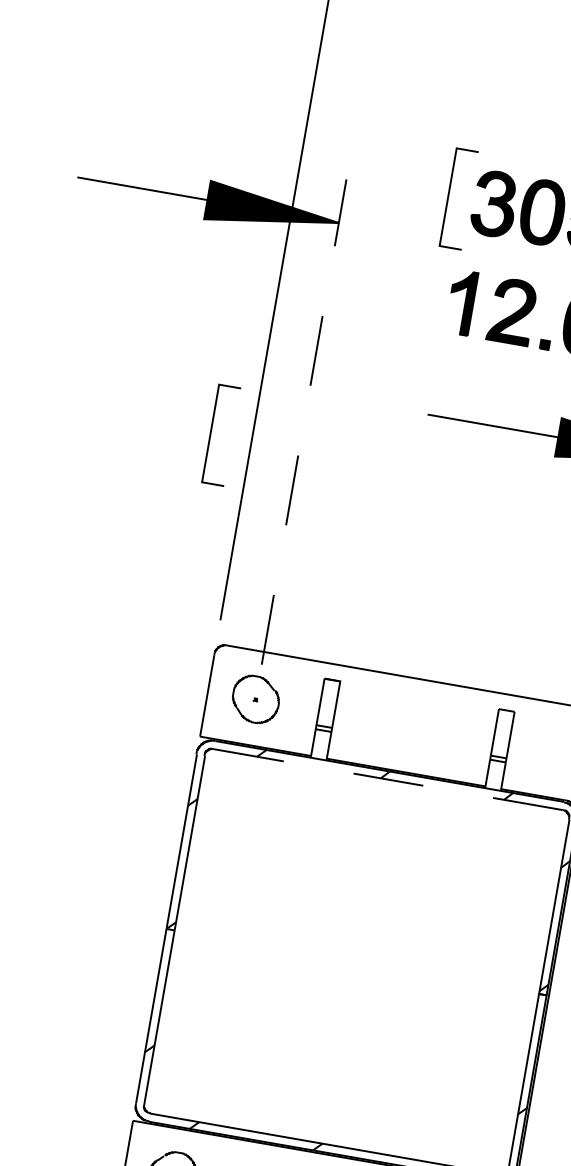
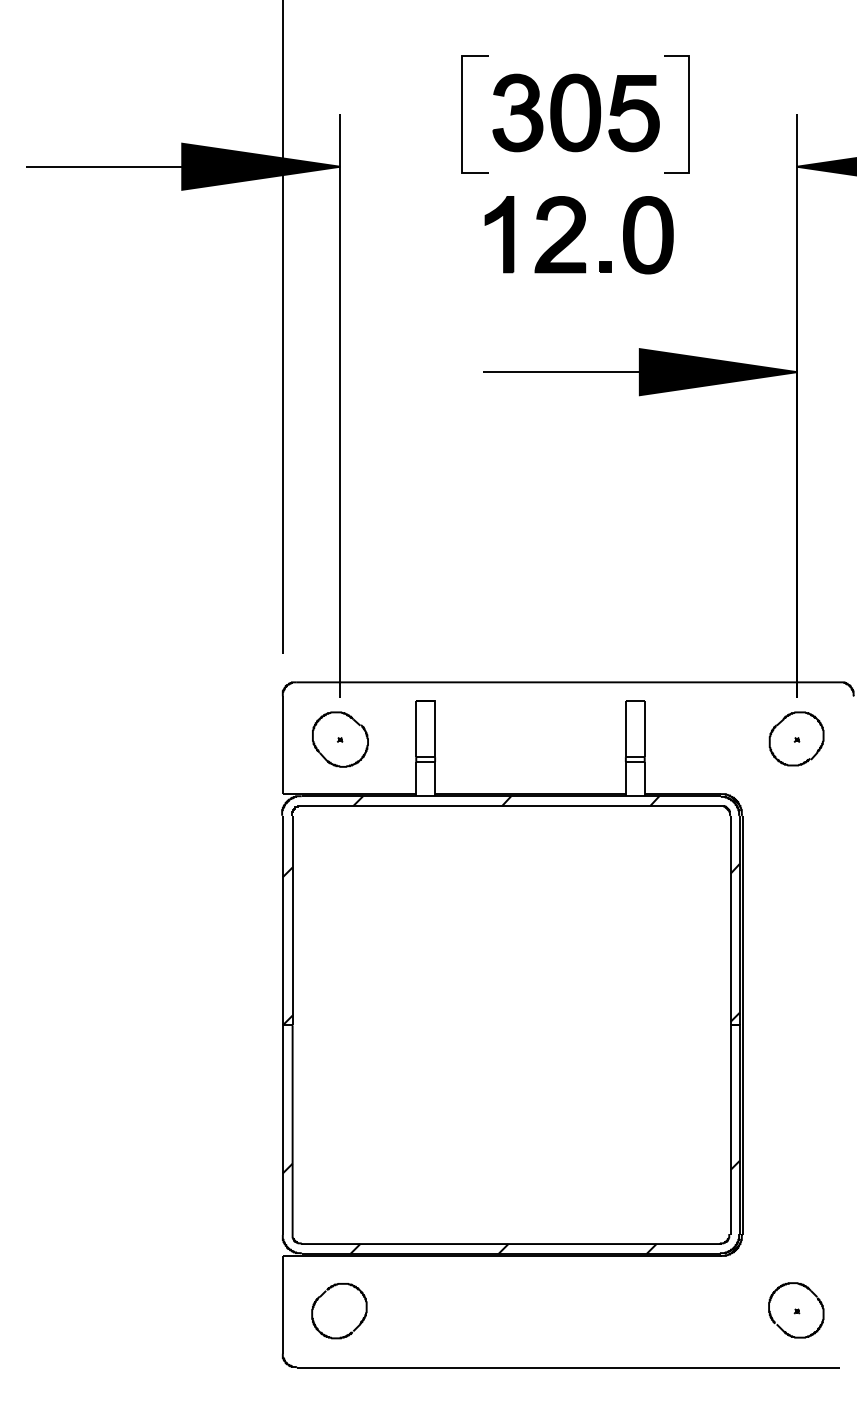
line: (304, 422) -> (340, 406), dashed -> solid
line: (210, 433) -> (233, 438), removed
line: (388, 780) -> (511, 806), dashed -> solid

